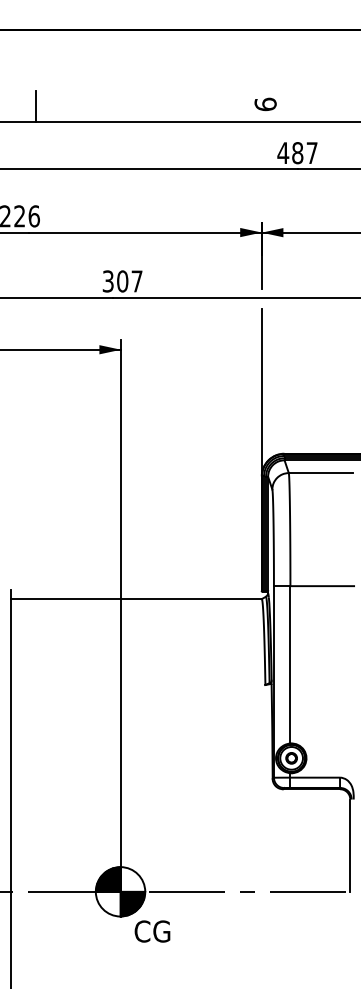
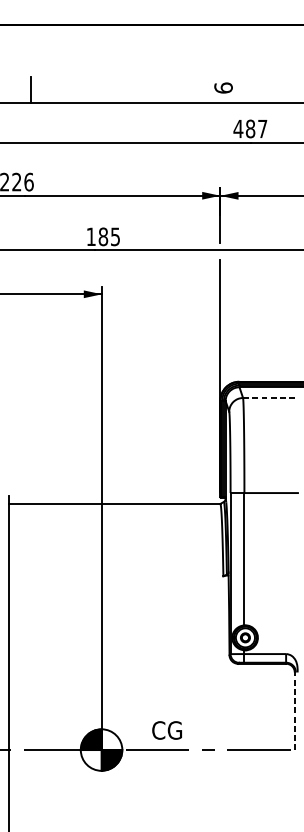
text: (122, 281) -> (103, 236), 307 -> 185
line: (320, 473) -> (269, 398), solid -> dashed
line: (350, 845) -> (294, 711), solid -> dashed
text: (152, 931) -> (167, 730), moved

